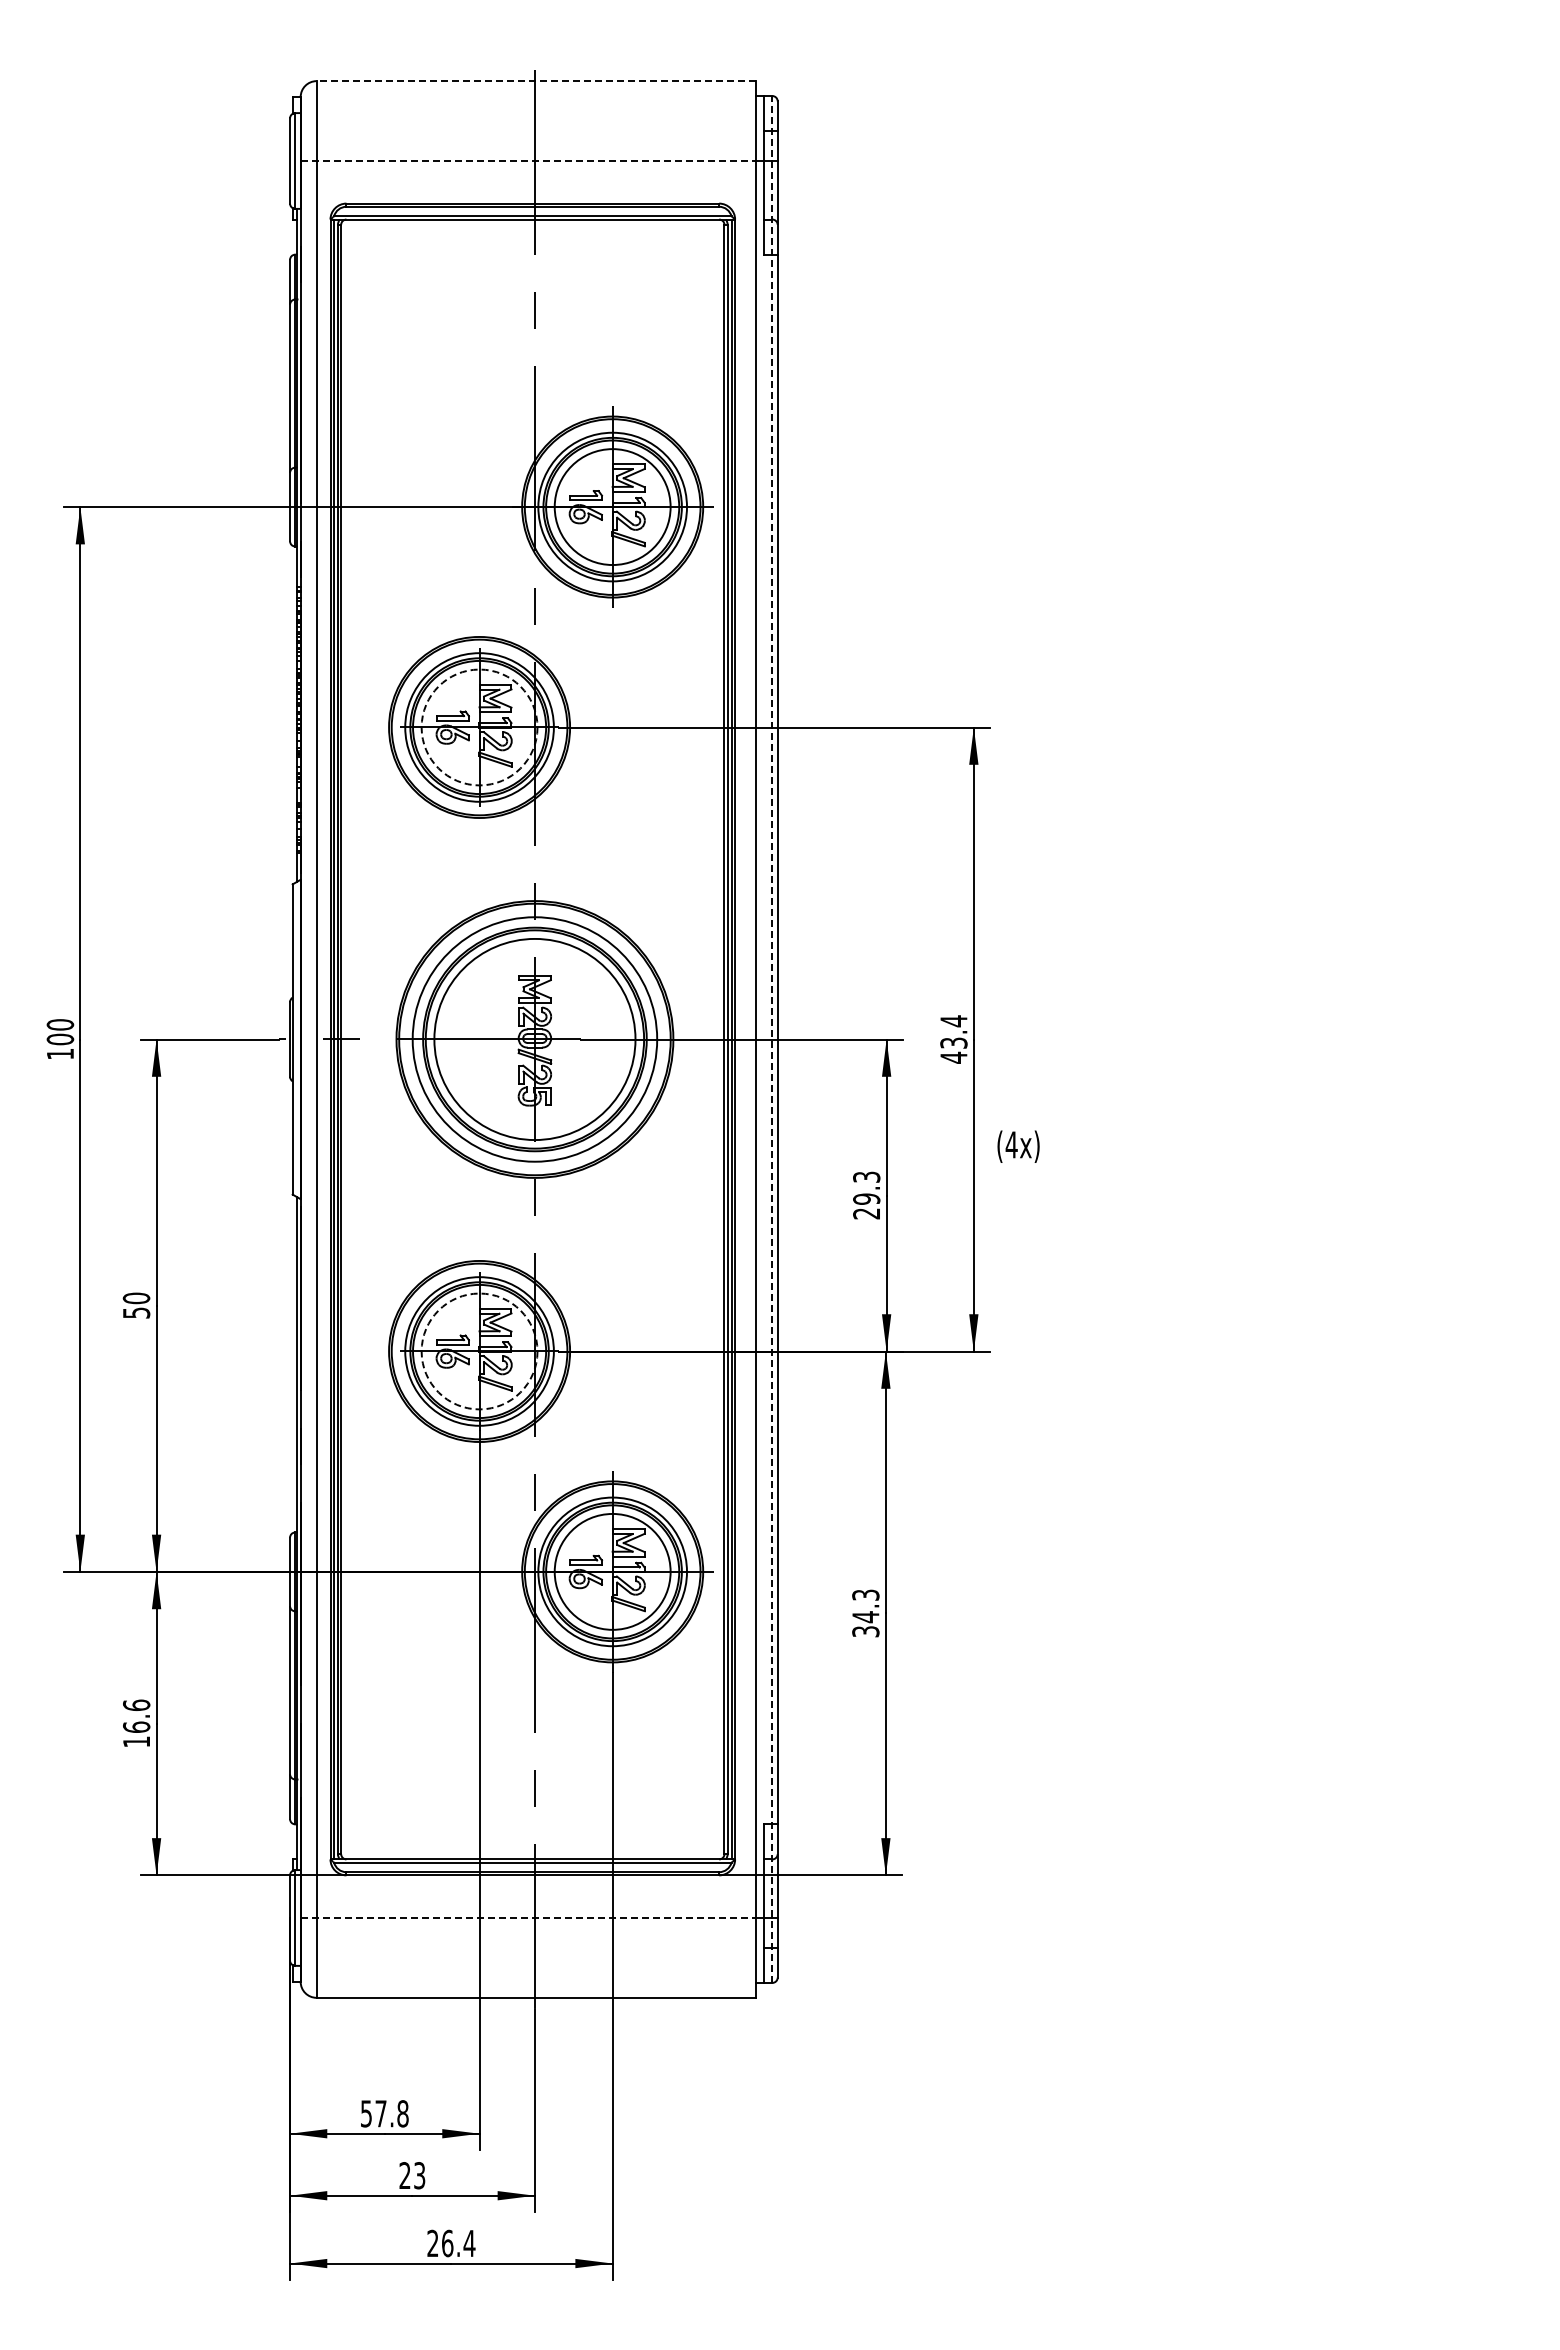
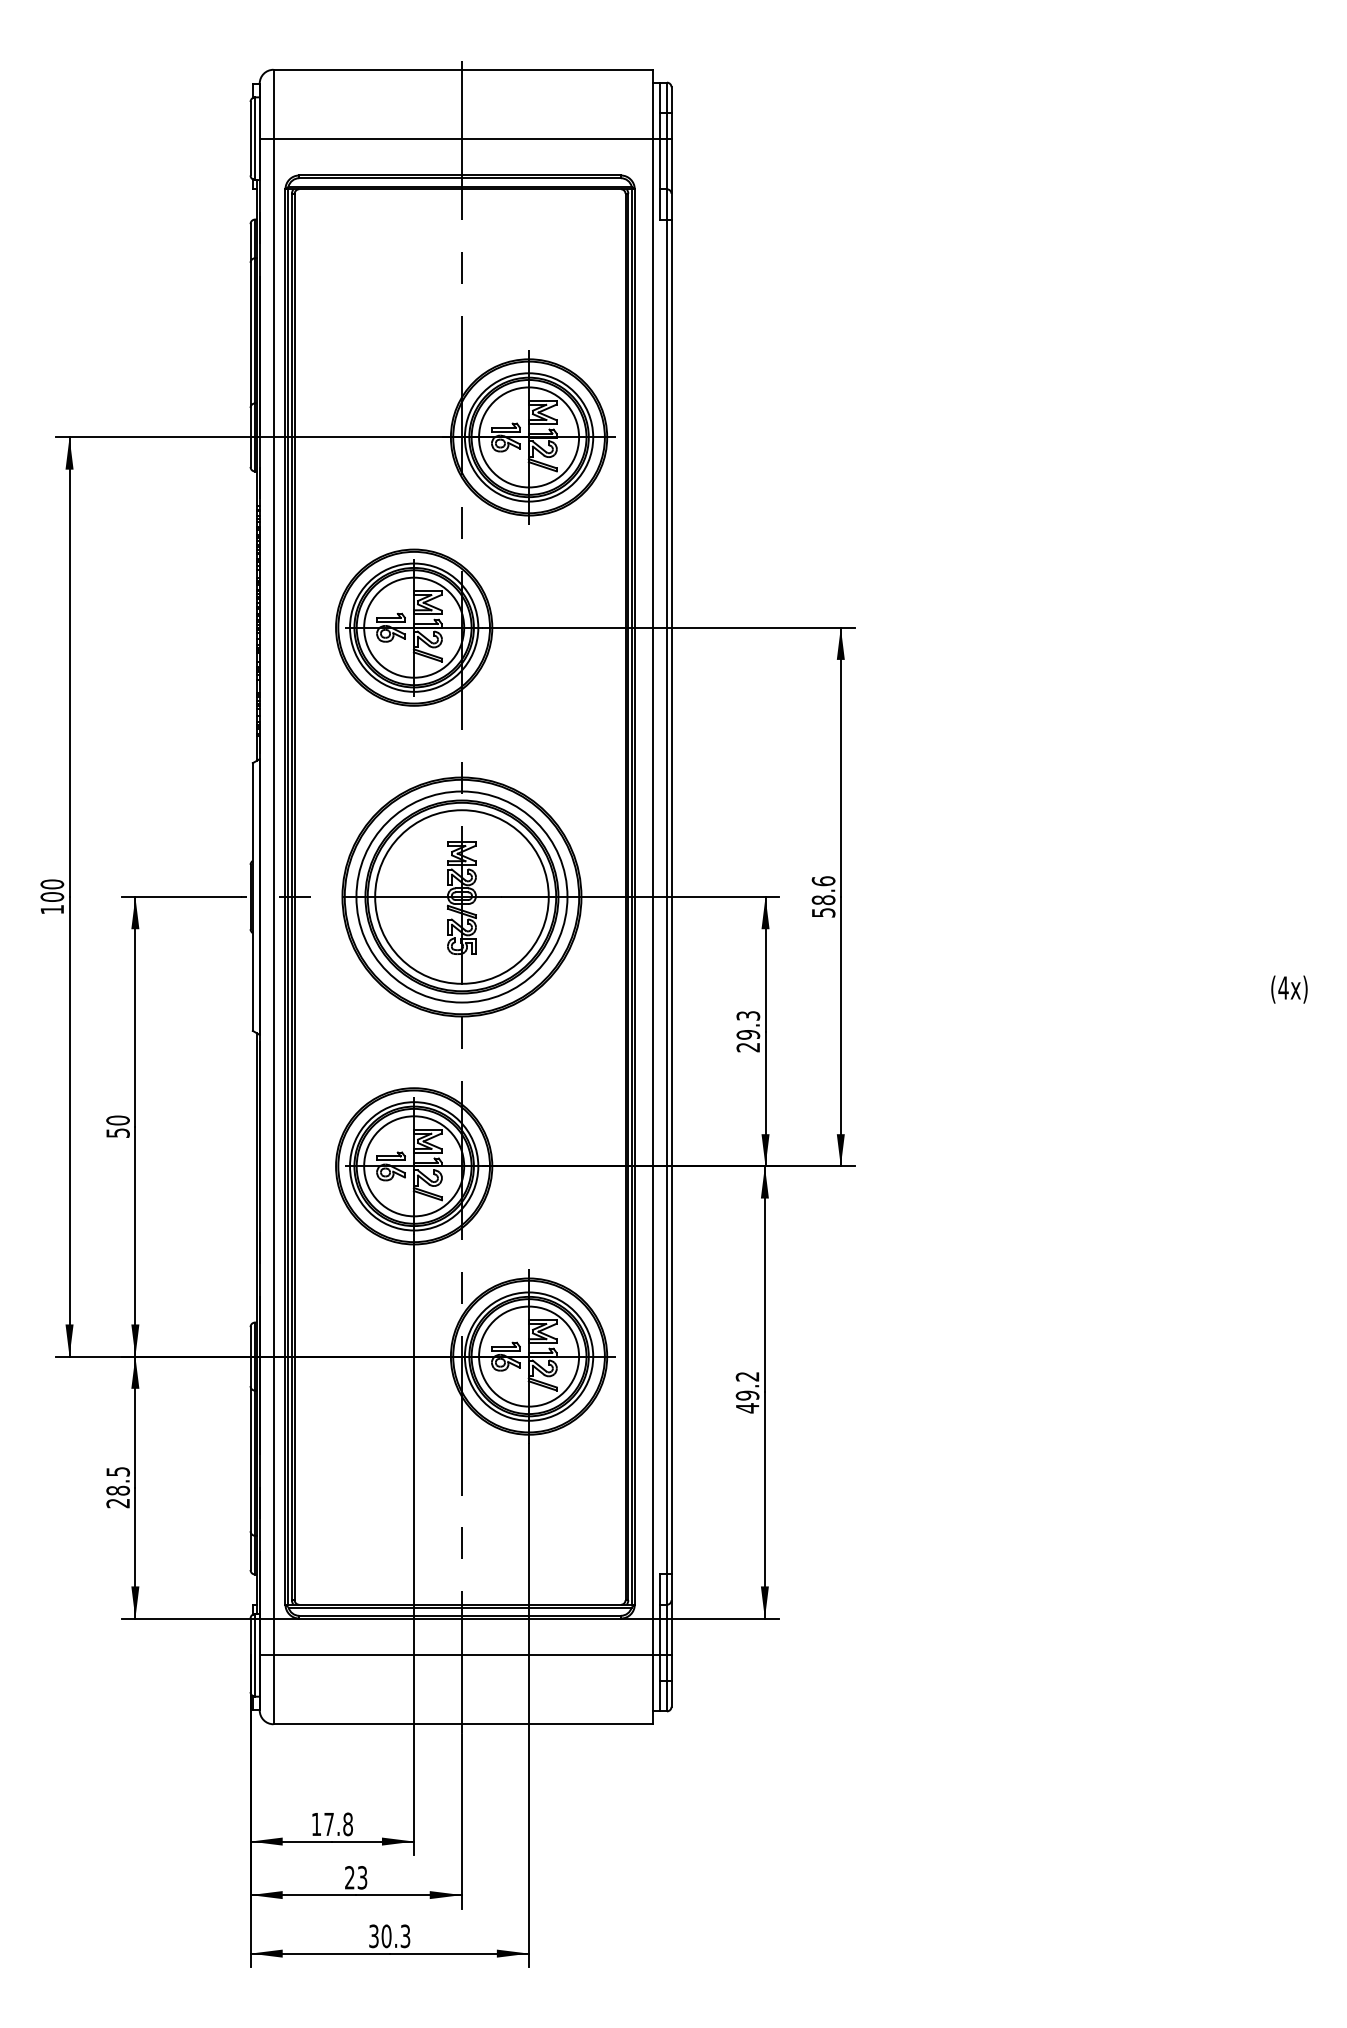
line: (536, 81) -> (463, 70), dashed -> solid
line: (528, 161) -> (456, 139), dashed -> solid
circle: (479, 727) -> (414, 627), dashed -> solid
line: (772, 1038) -> (667, 896), dashed -> solid
text: (953, 1039) -> (823, 897), 43.4 -> 58.6
text: (1018, 1146) -> (1289, 989), moved
circle: (479, 1351) -> (414, 1166), dashed -> solid
text: (865, 1613) -> (747, 1392), 34.3 -> 49.2
text: (136, 1723) -> (118, 1487), 16.6 -> 28.5
line: (528, 1917) -> (456, 1654), dashed -> solid
text: (366, 2113) -> (316, 1824), 57.8 -> 17.8
text: (451, 2243) -> (389, 1936), 26.4 -> 30.3

